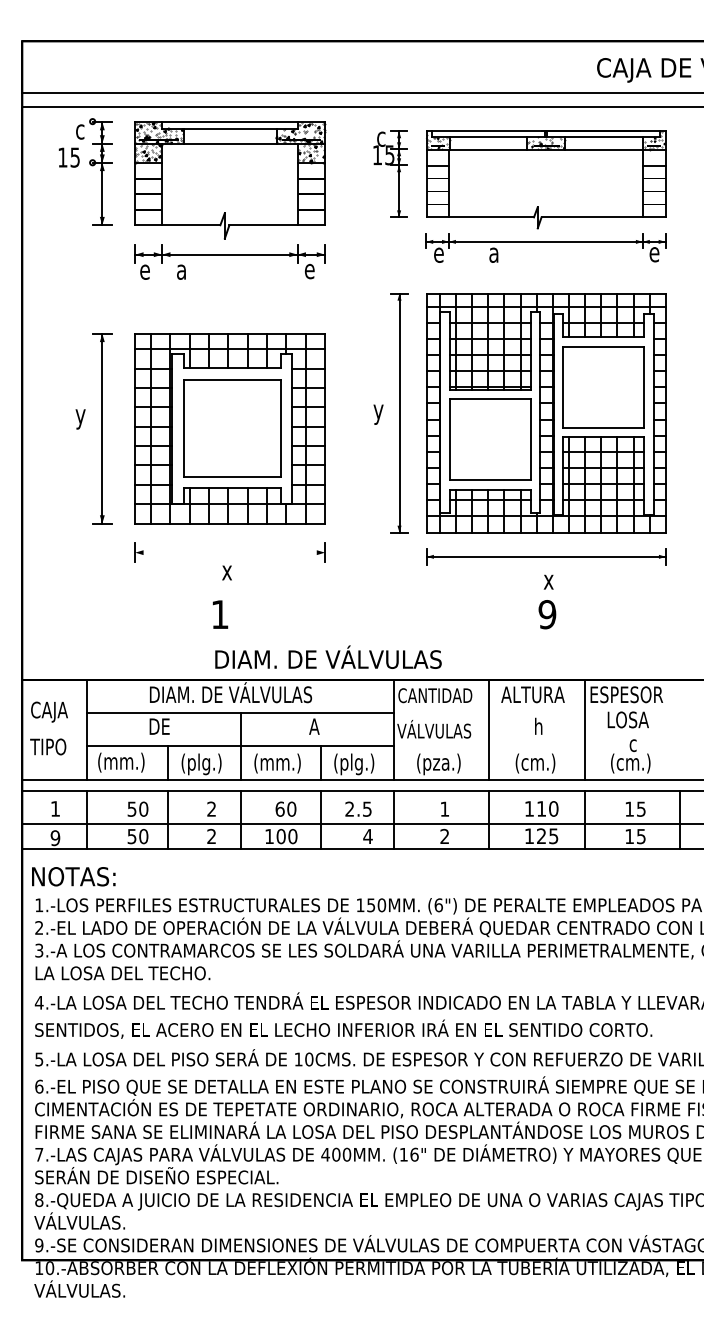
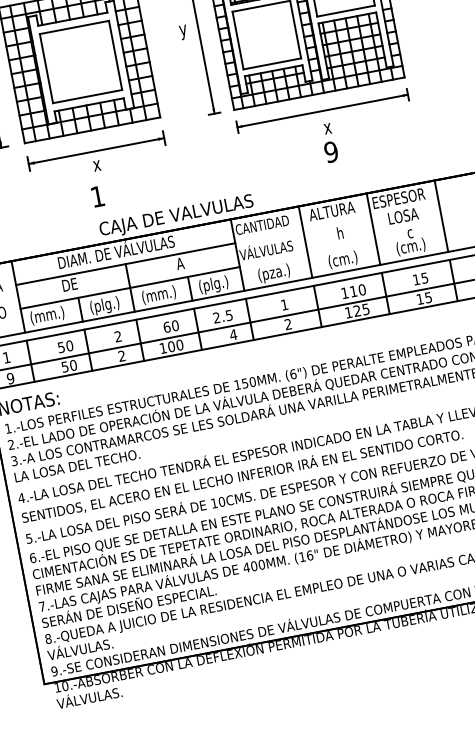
line: (230, 552) -> (96, 150), added
text: (327, 659) -> (180, 214), DIAM. DE VÁLVULAS -> CAJA DE VALVULAS
line: (679, 729) -> (441, 216), added

